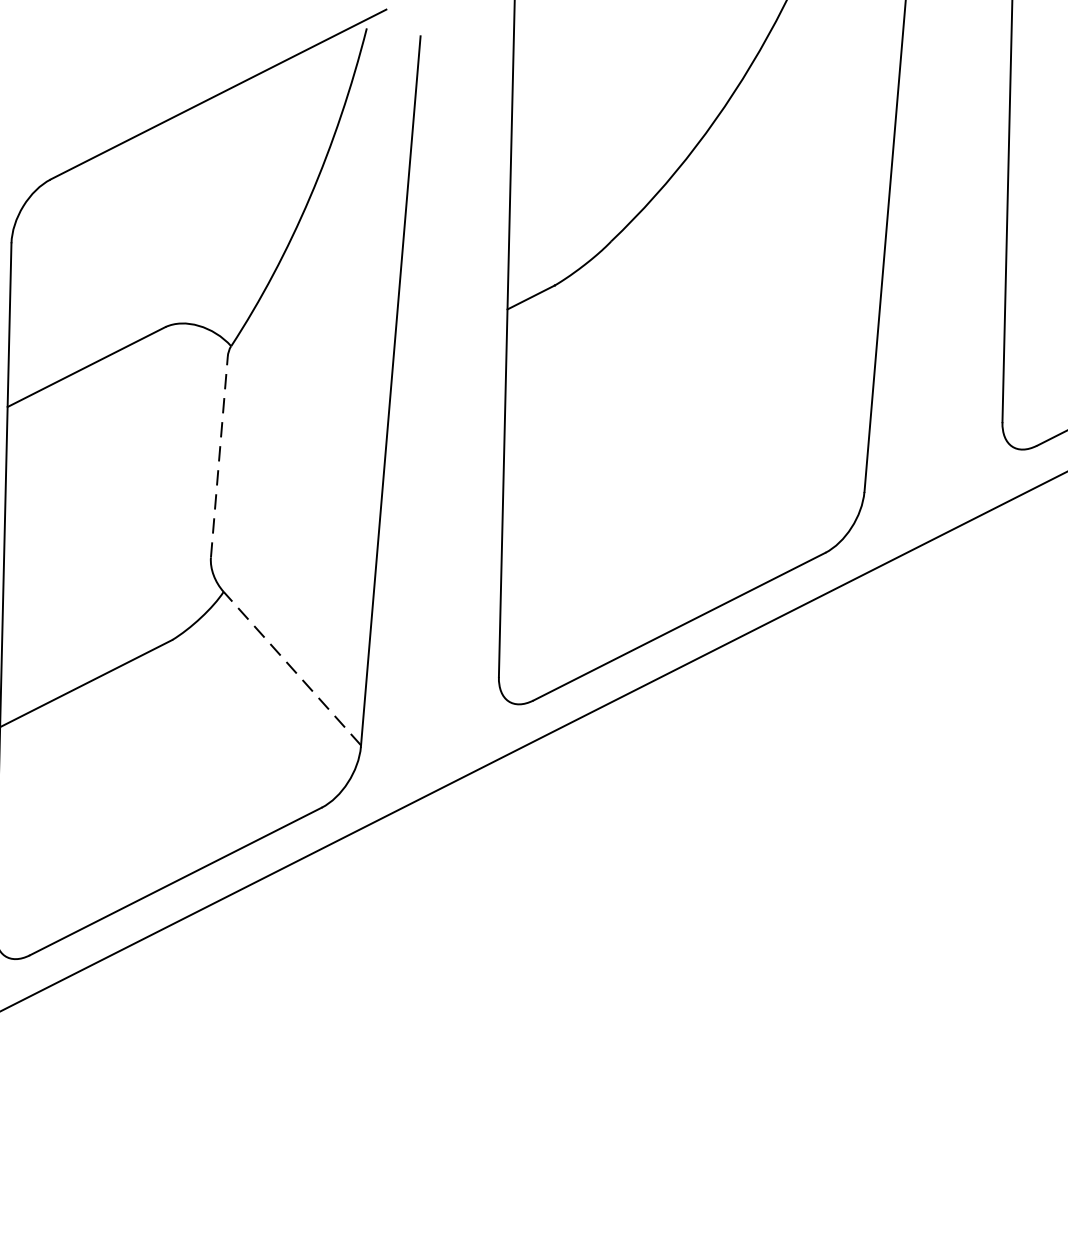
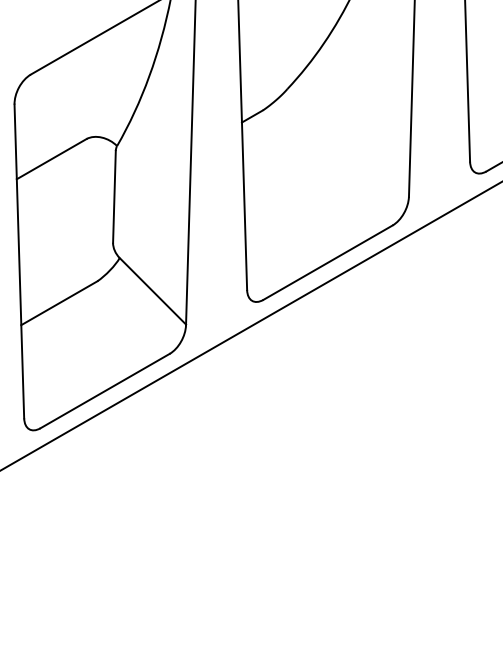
line: (219, 456) -> (114, 196), dashed -> solid
line: (291, 668) -> (152, 291), dashed -> solid

